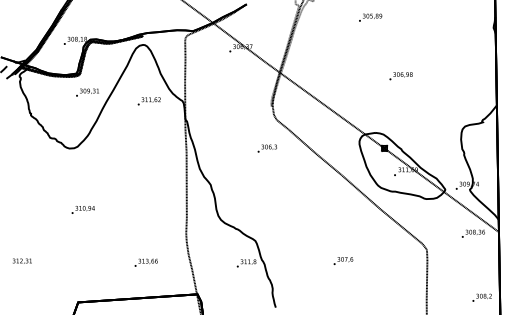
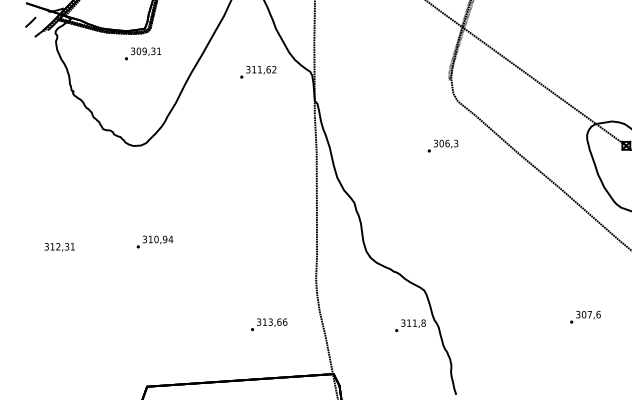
text: (87, 92) -> (142, 53), moved
text: (22, 260) -> (59, 246), moved
text: (343, 260) -> (585, 316), moved
text: (145, 262) -> (268, 324), moved

